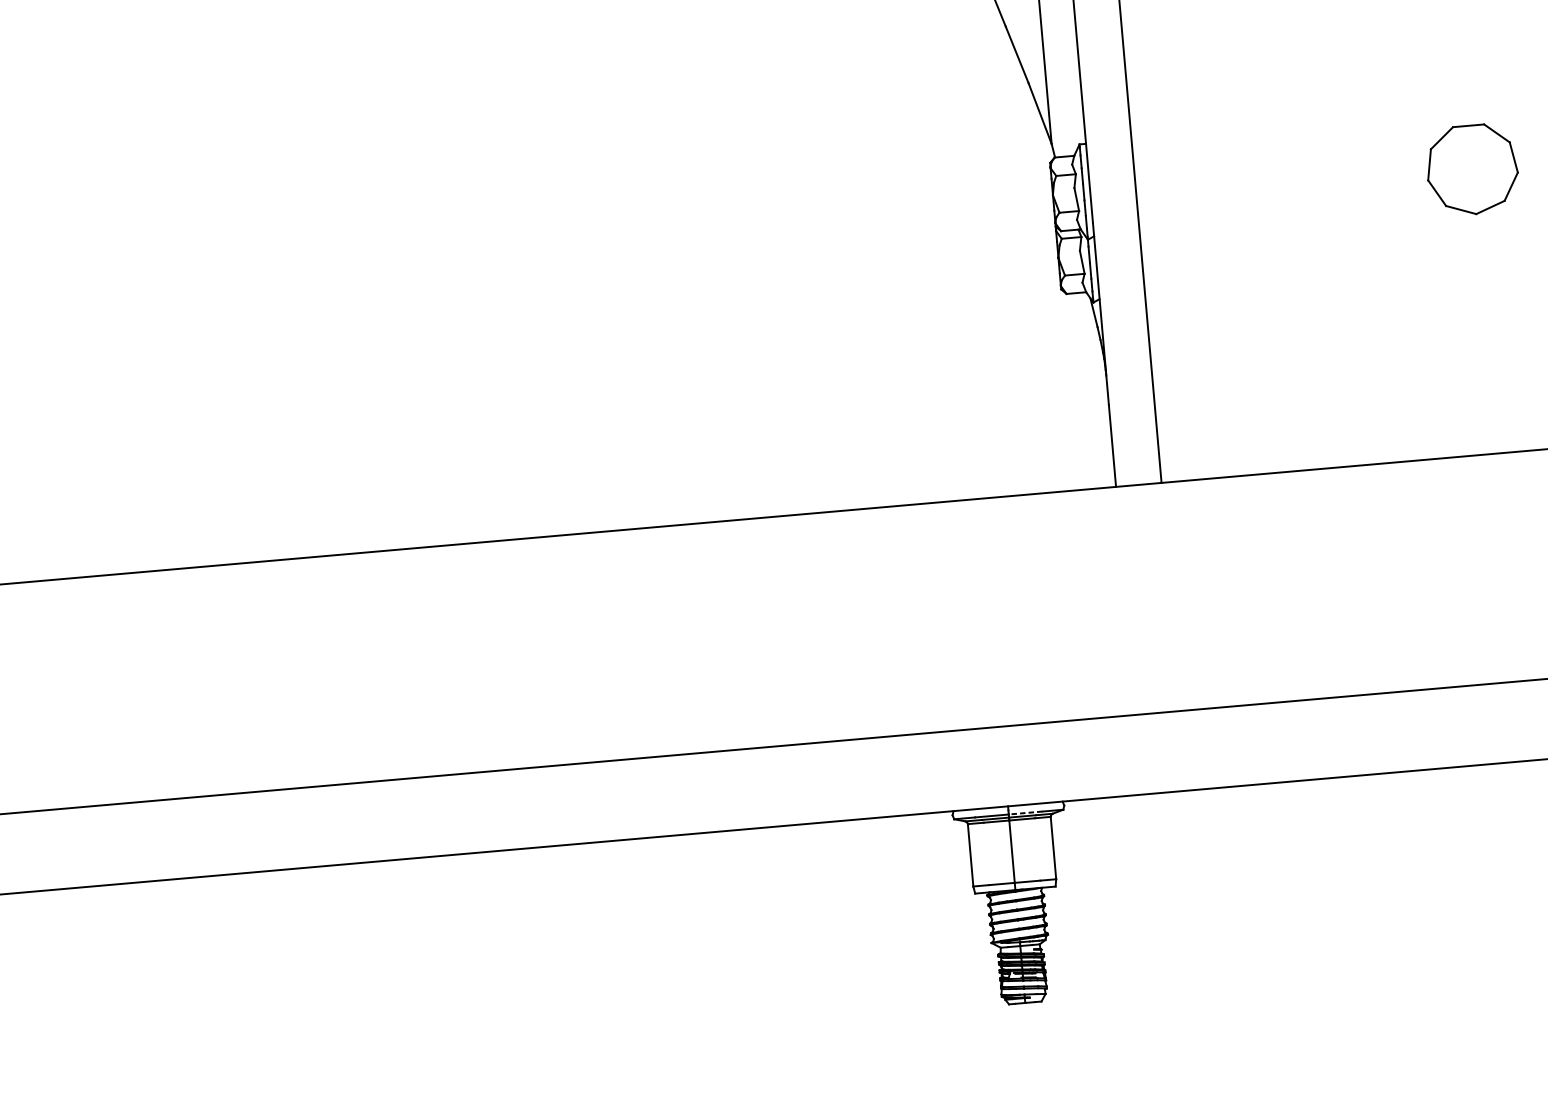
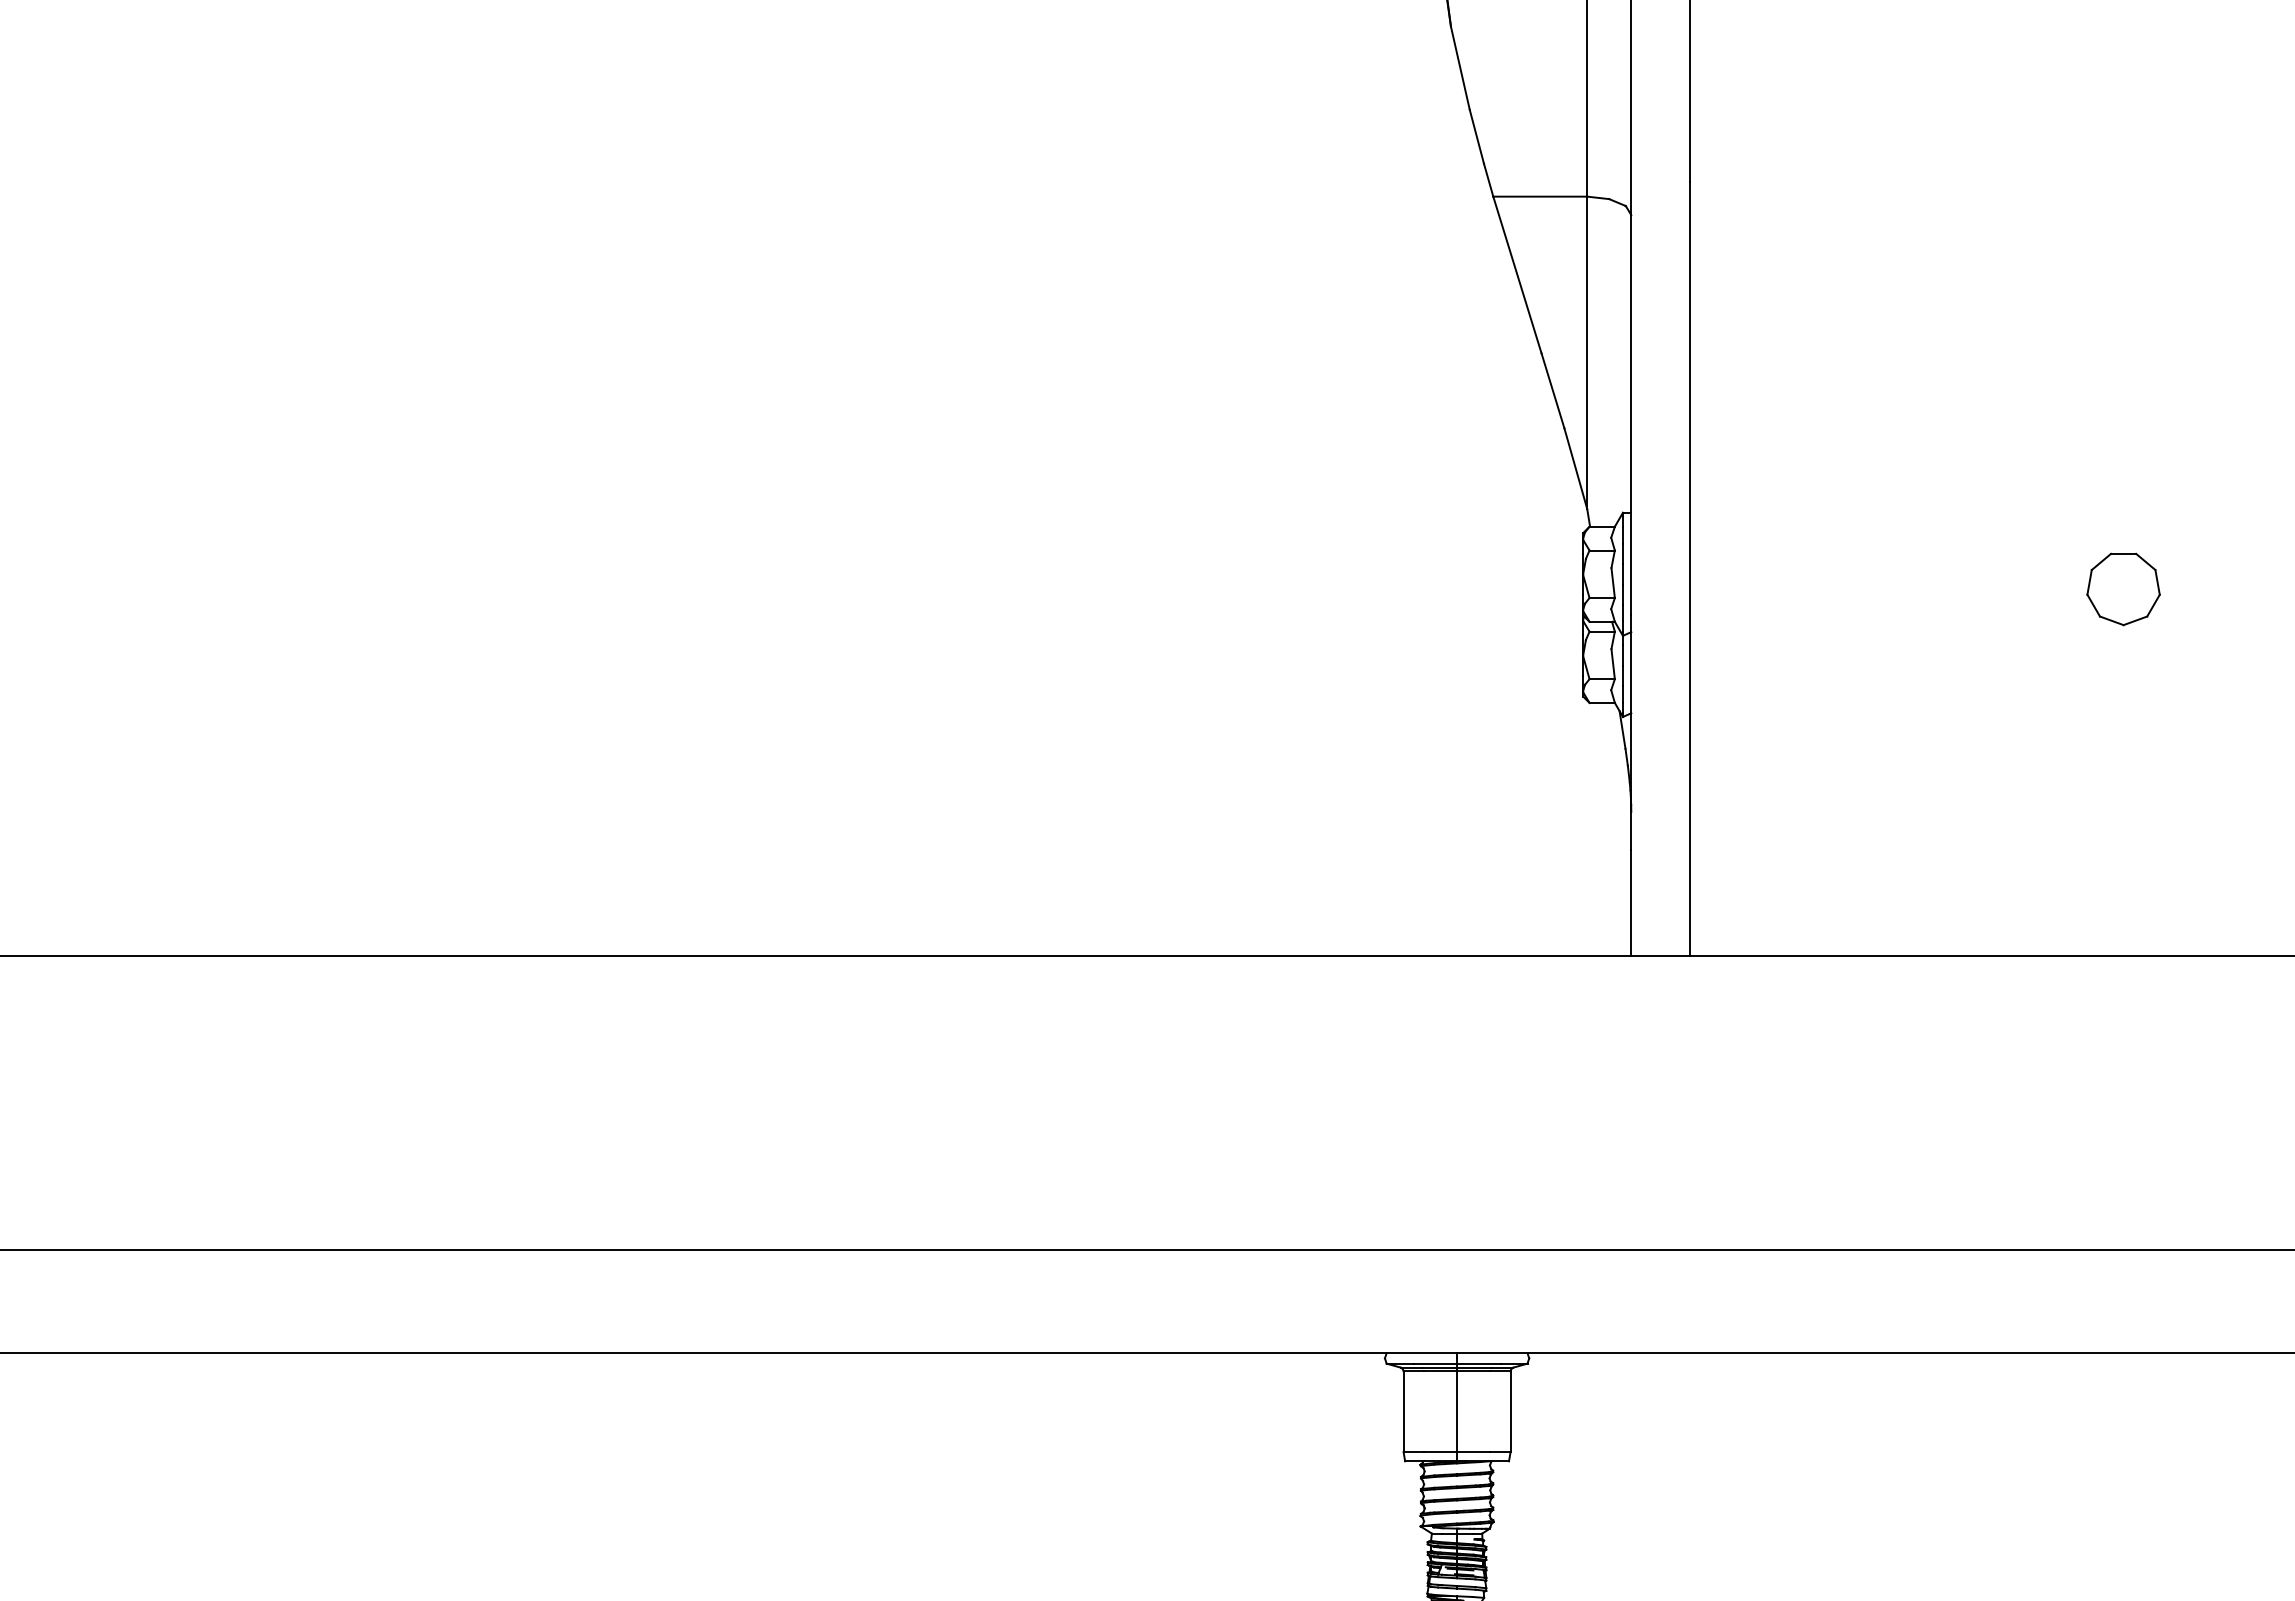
part: (1472, 169) -> (2123, 589), size x0.62
line: (1025, 812) -> (1478, 1363), dashed -> solid

